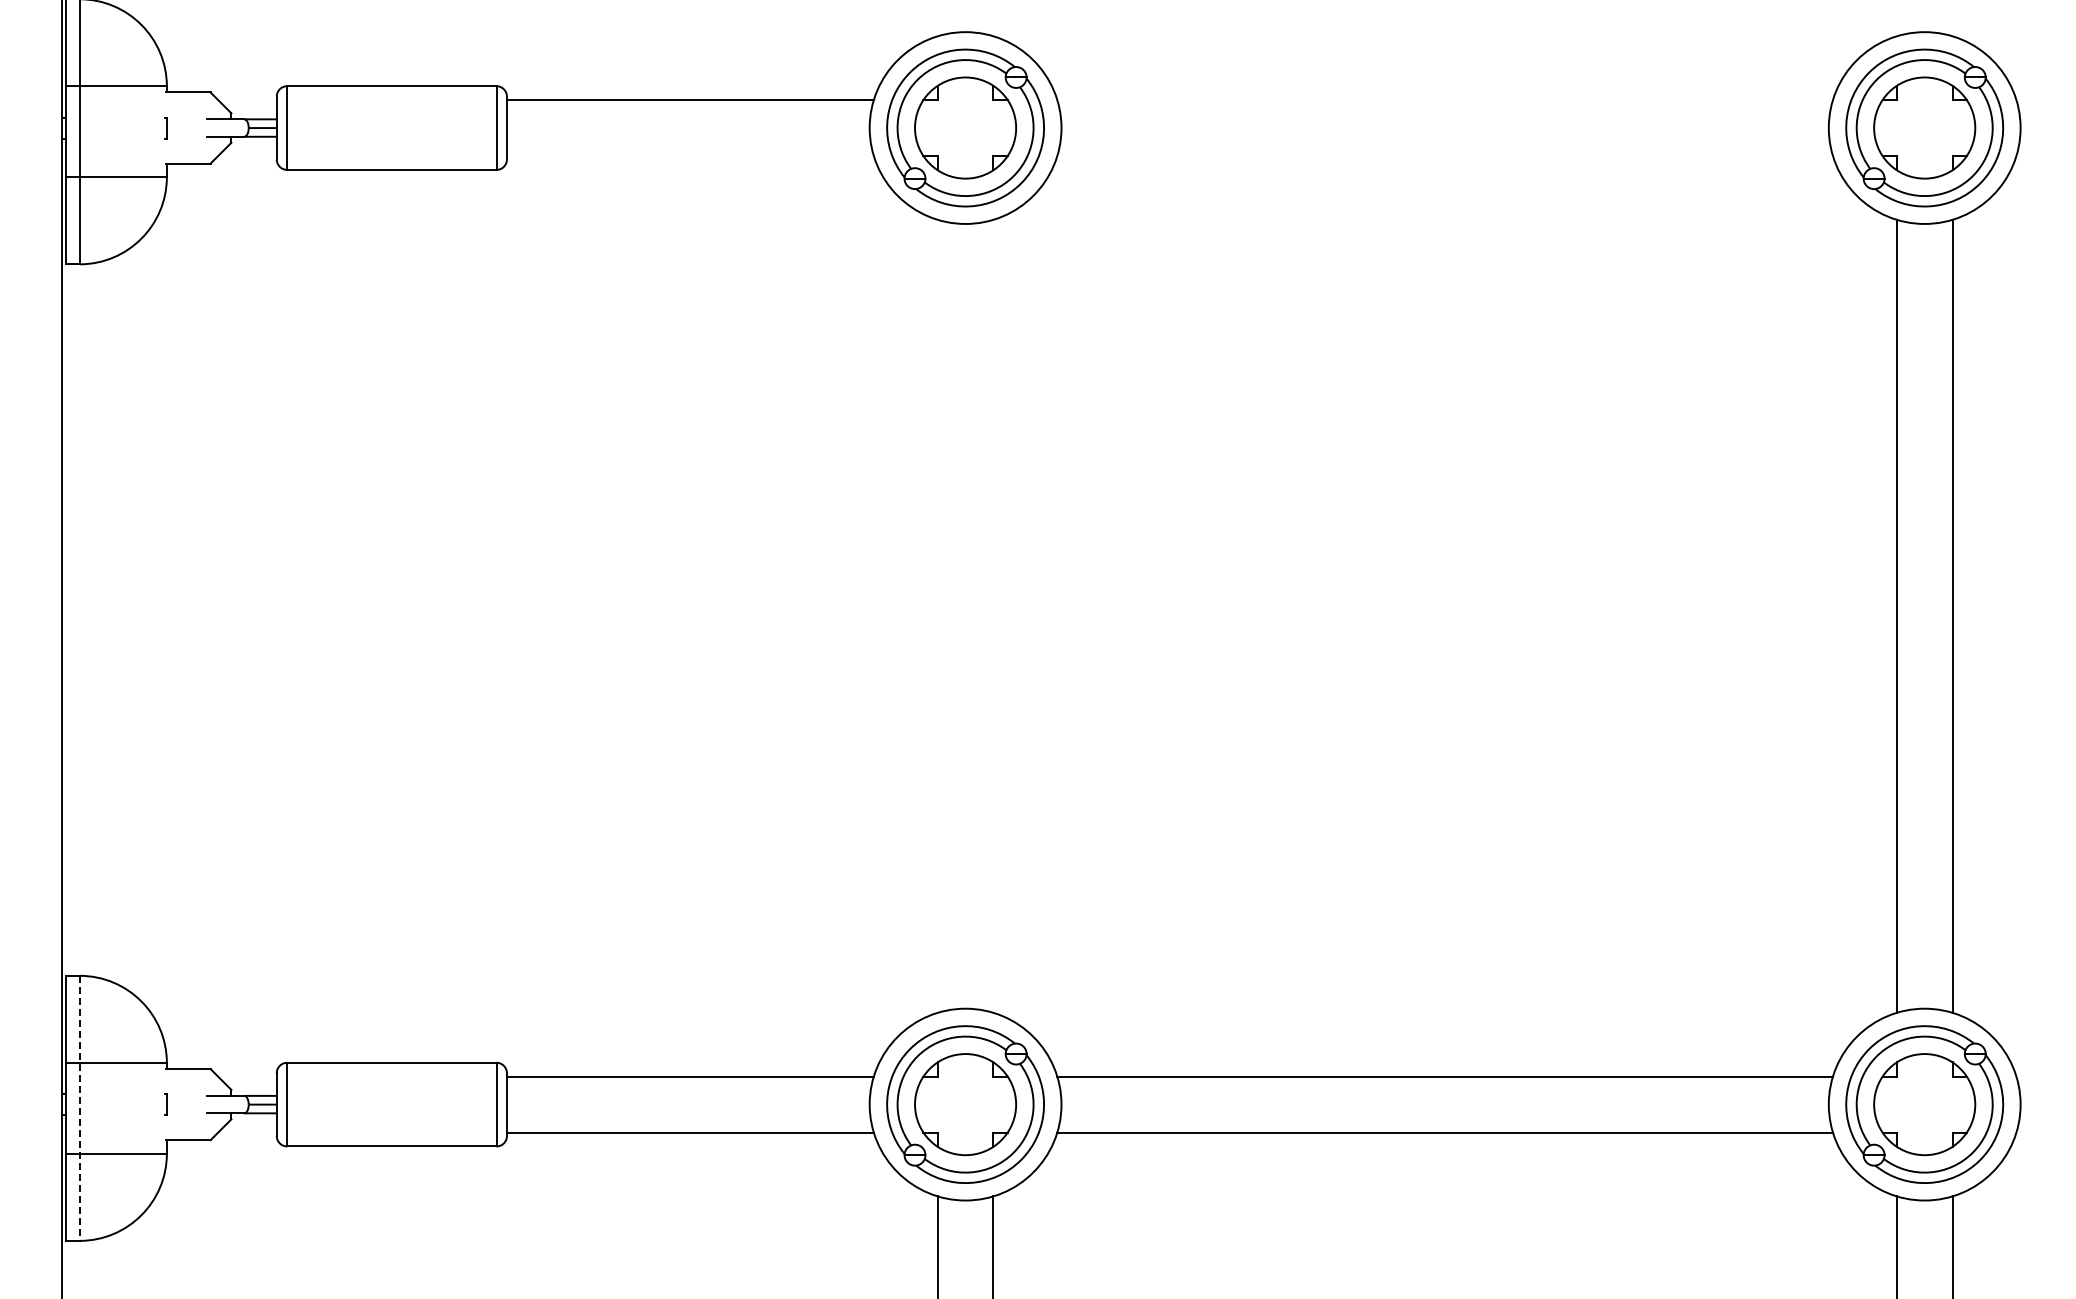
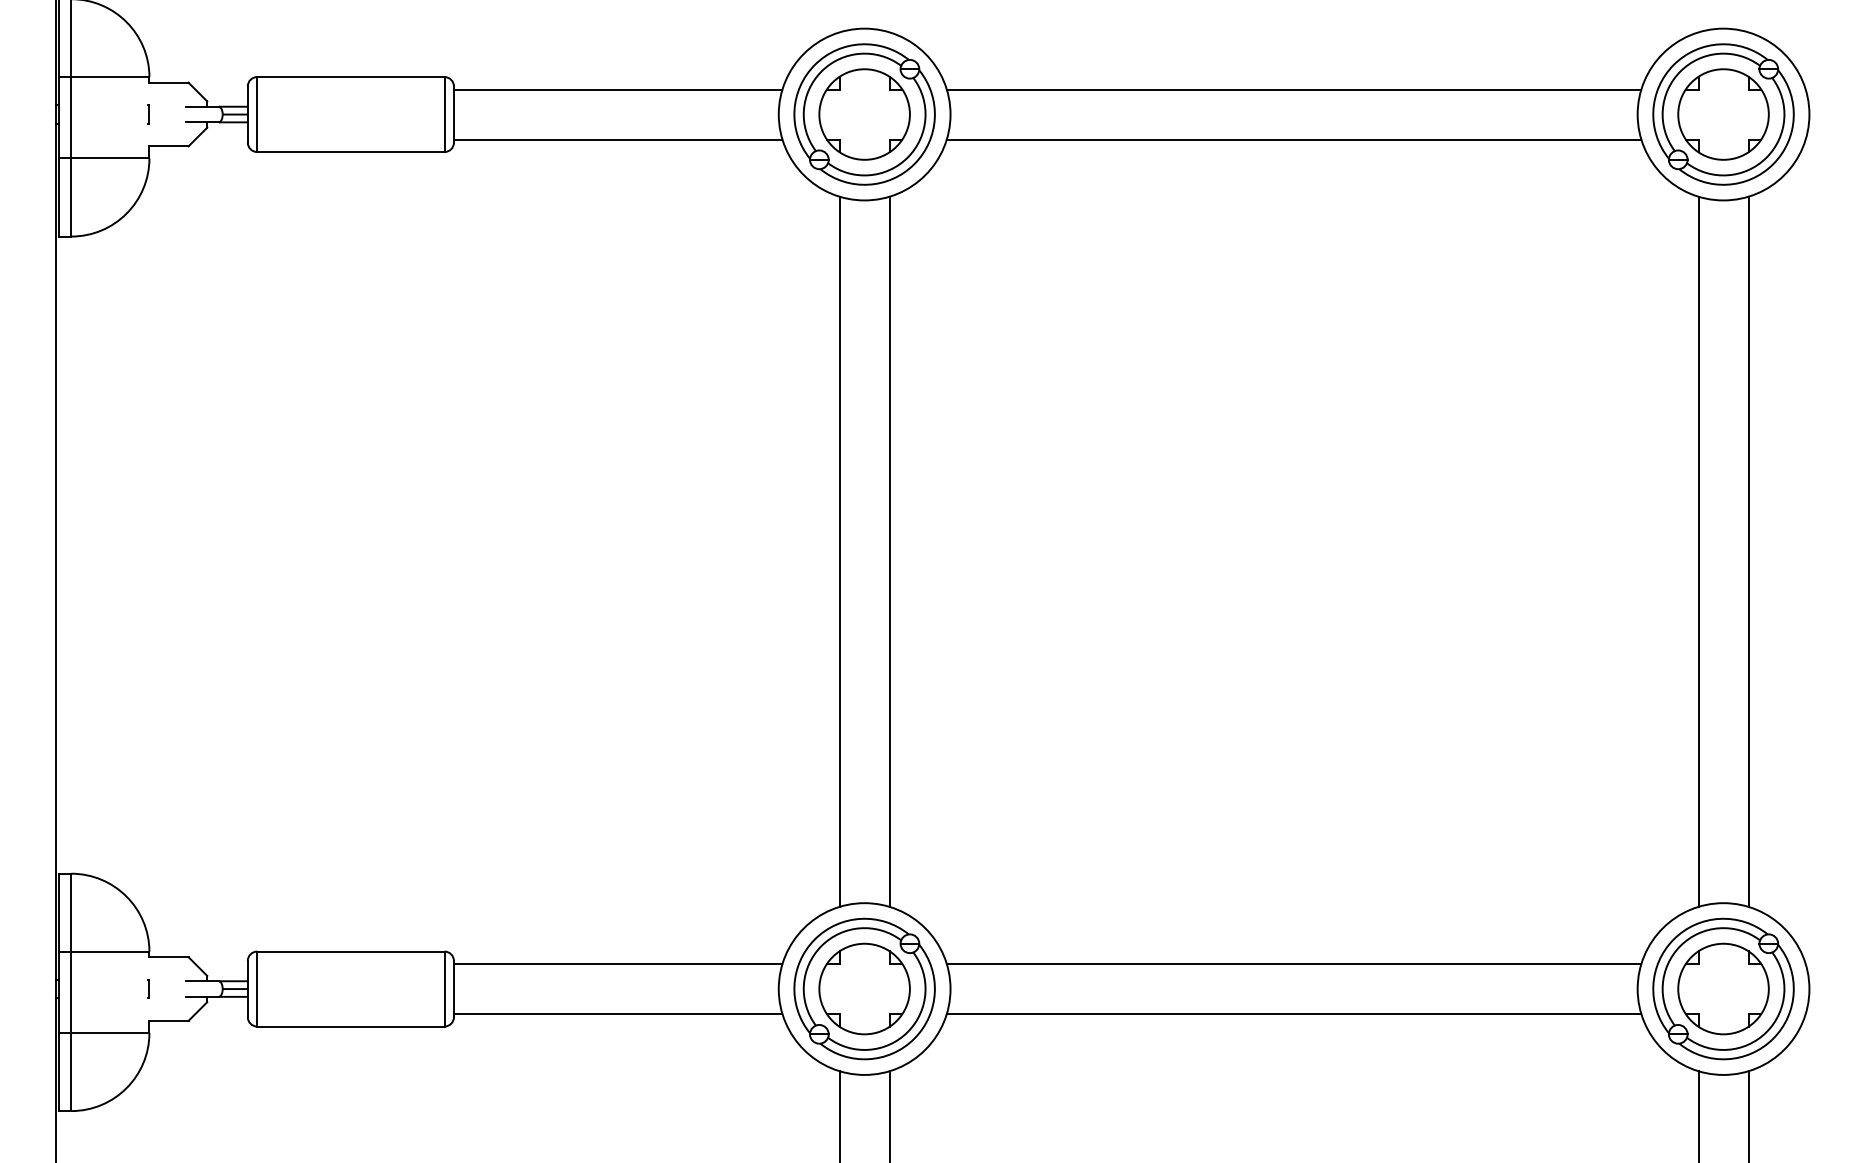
line: (1444, 100) -> (1293, 89), added
line: (689, 155) -> (617, 139), added
line: (1444, 155) -> (1293, 139), added
line: (937, 615) -> (839, 551), added
line: (993, 615) -> (889, 551), added
line: (79, 1108) -> (71, 992), dashed -> solid

